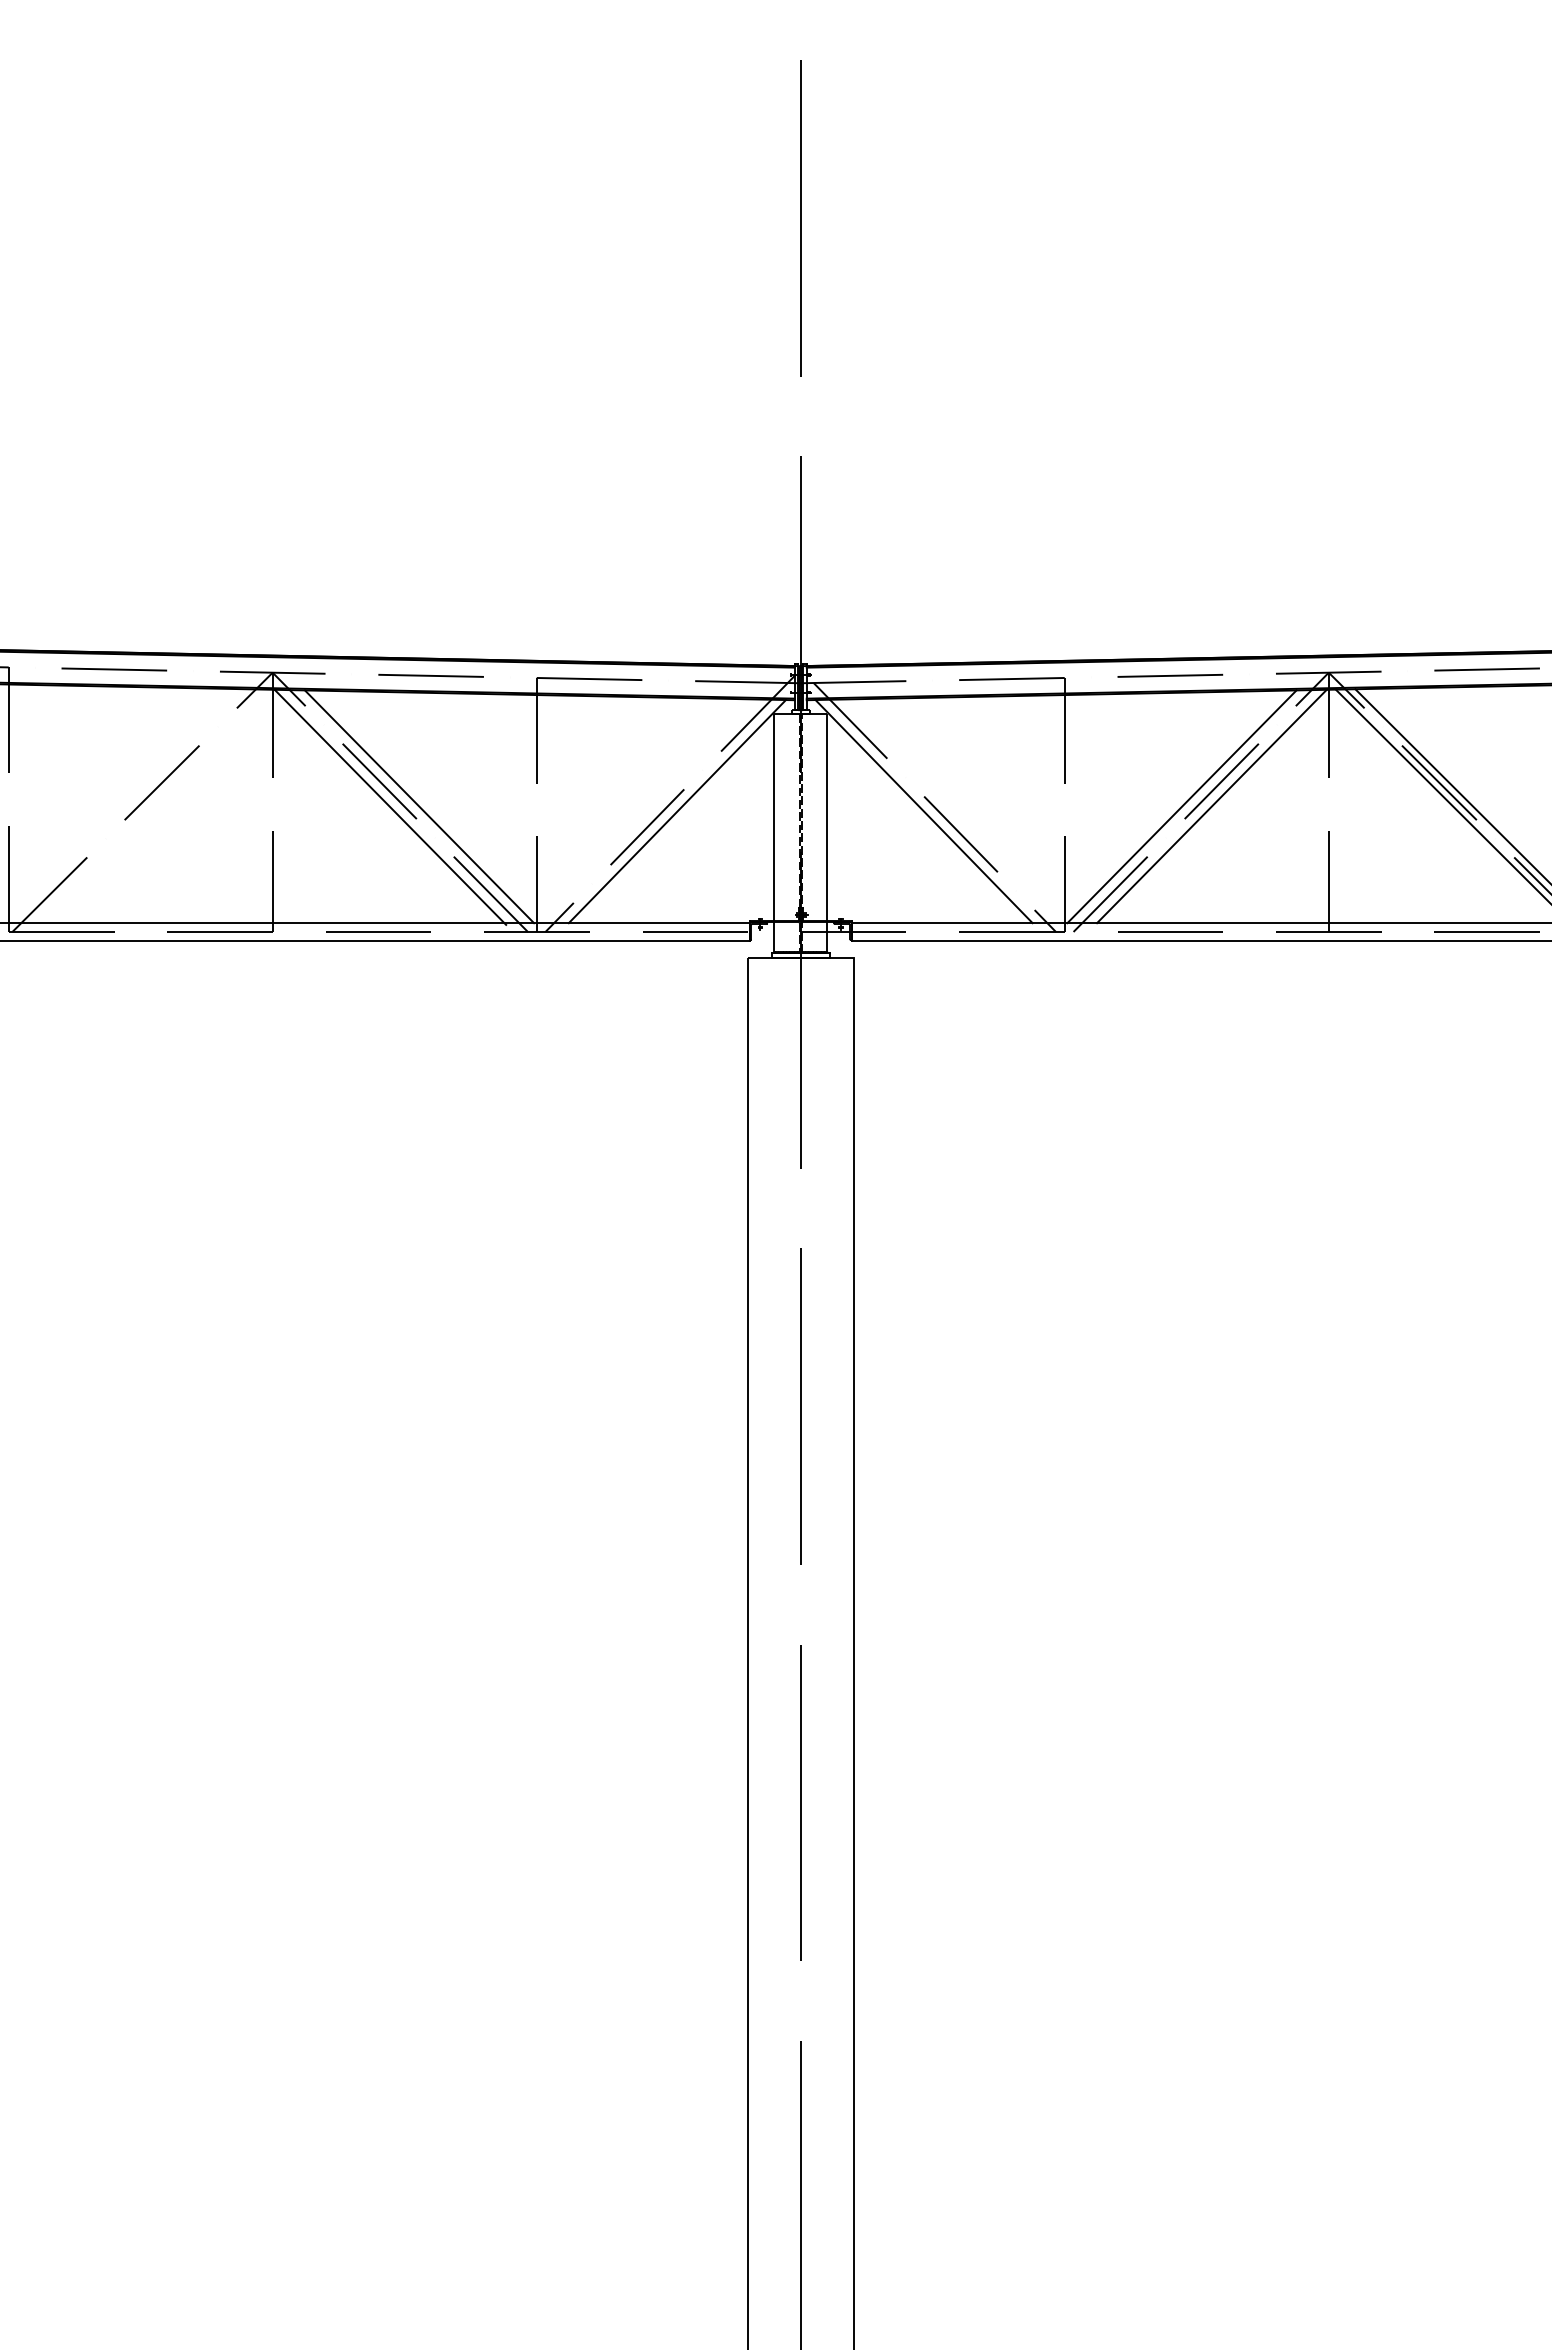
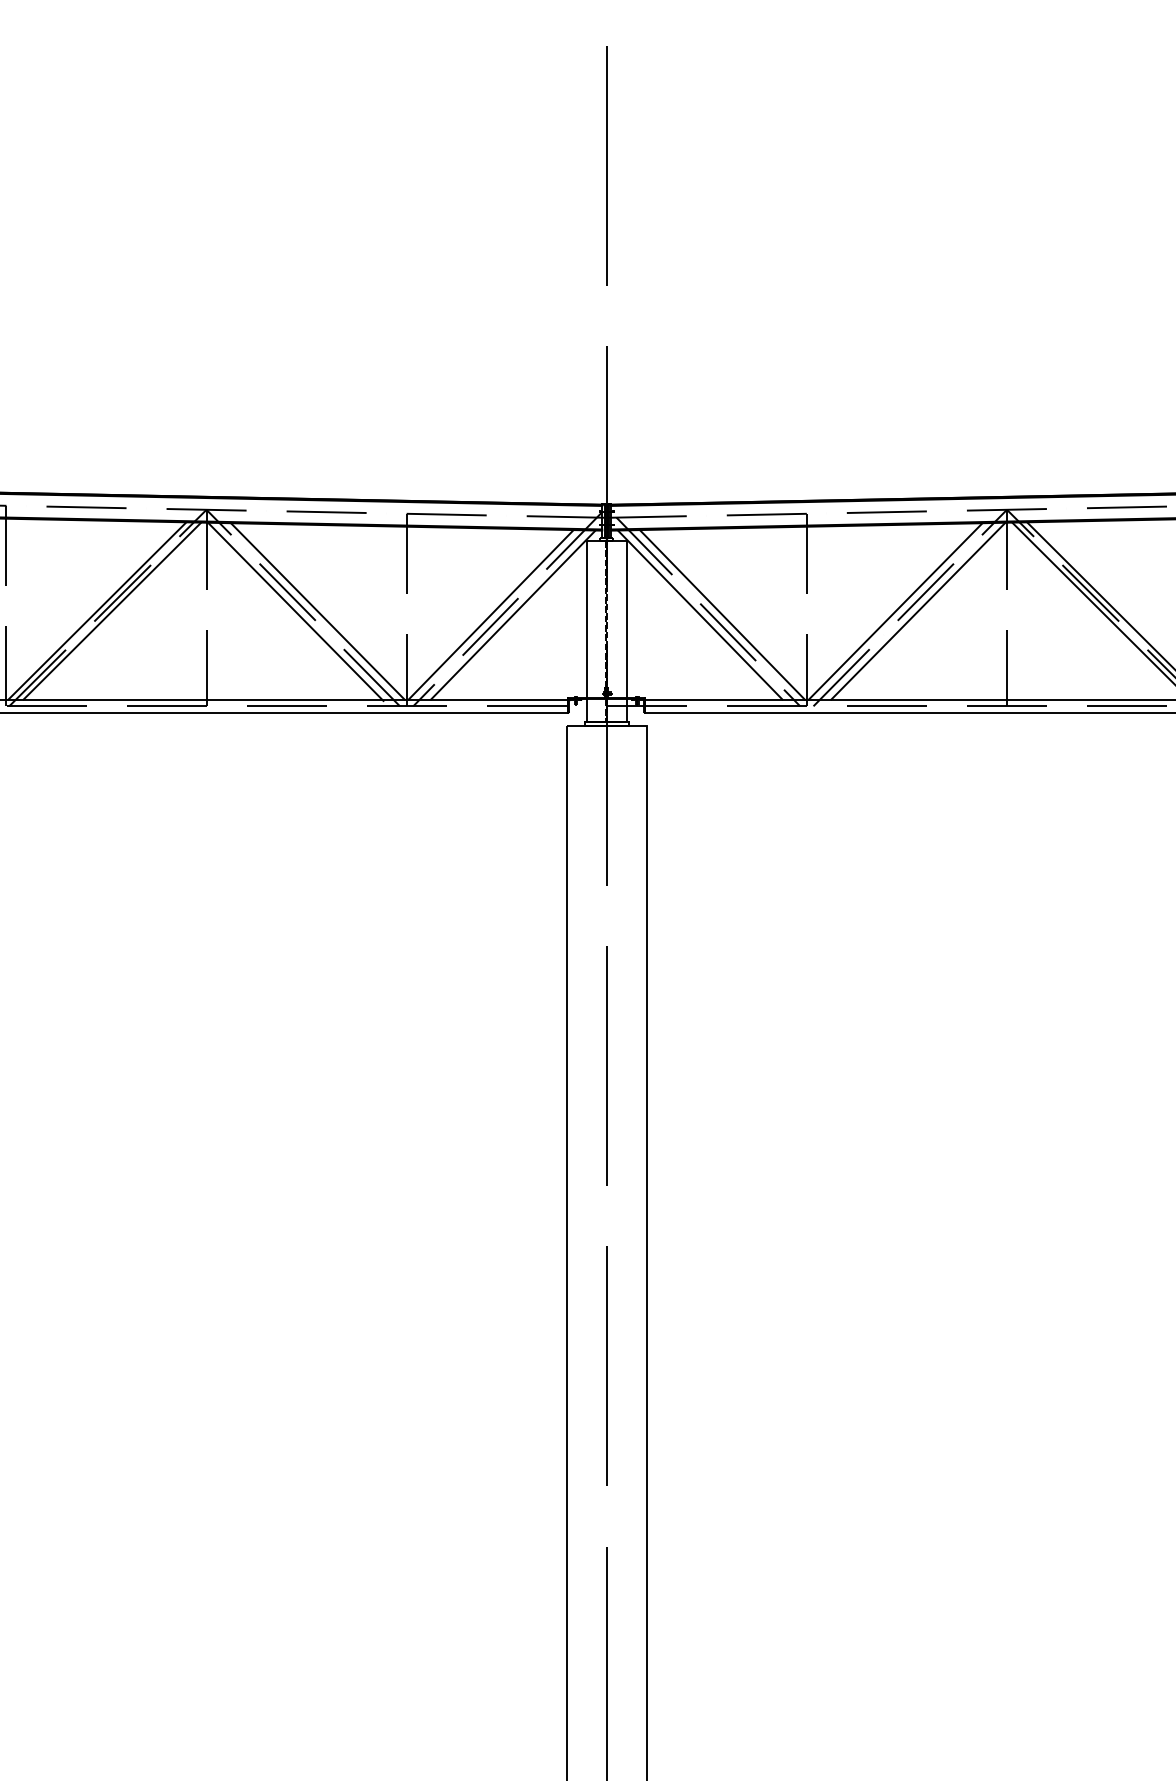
line: (128, 806) -> (97, 611), added
line: (148, 806) -> (112, 611), added
line: (648, 811) -> (491, 615), added
line: (953, 811) -> (722, 615), added

